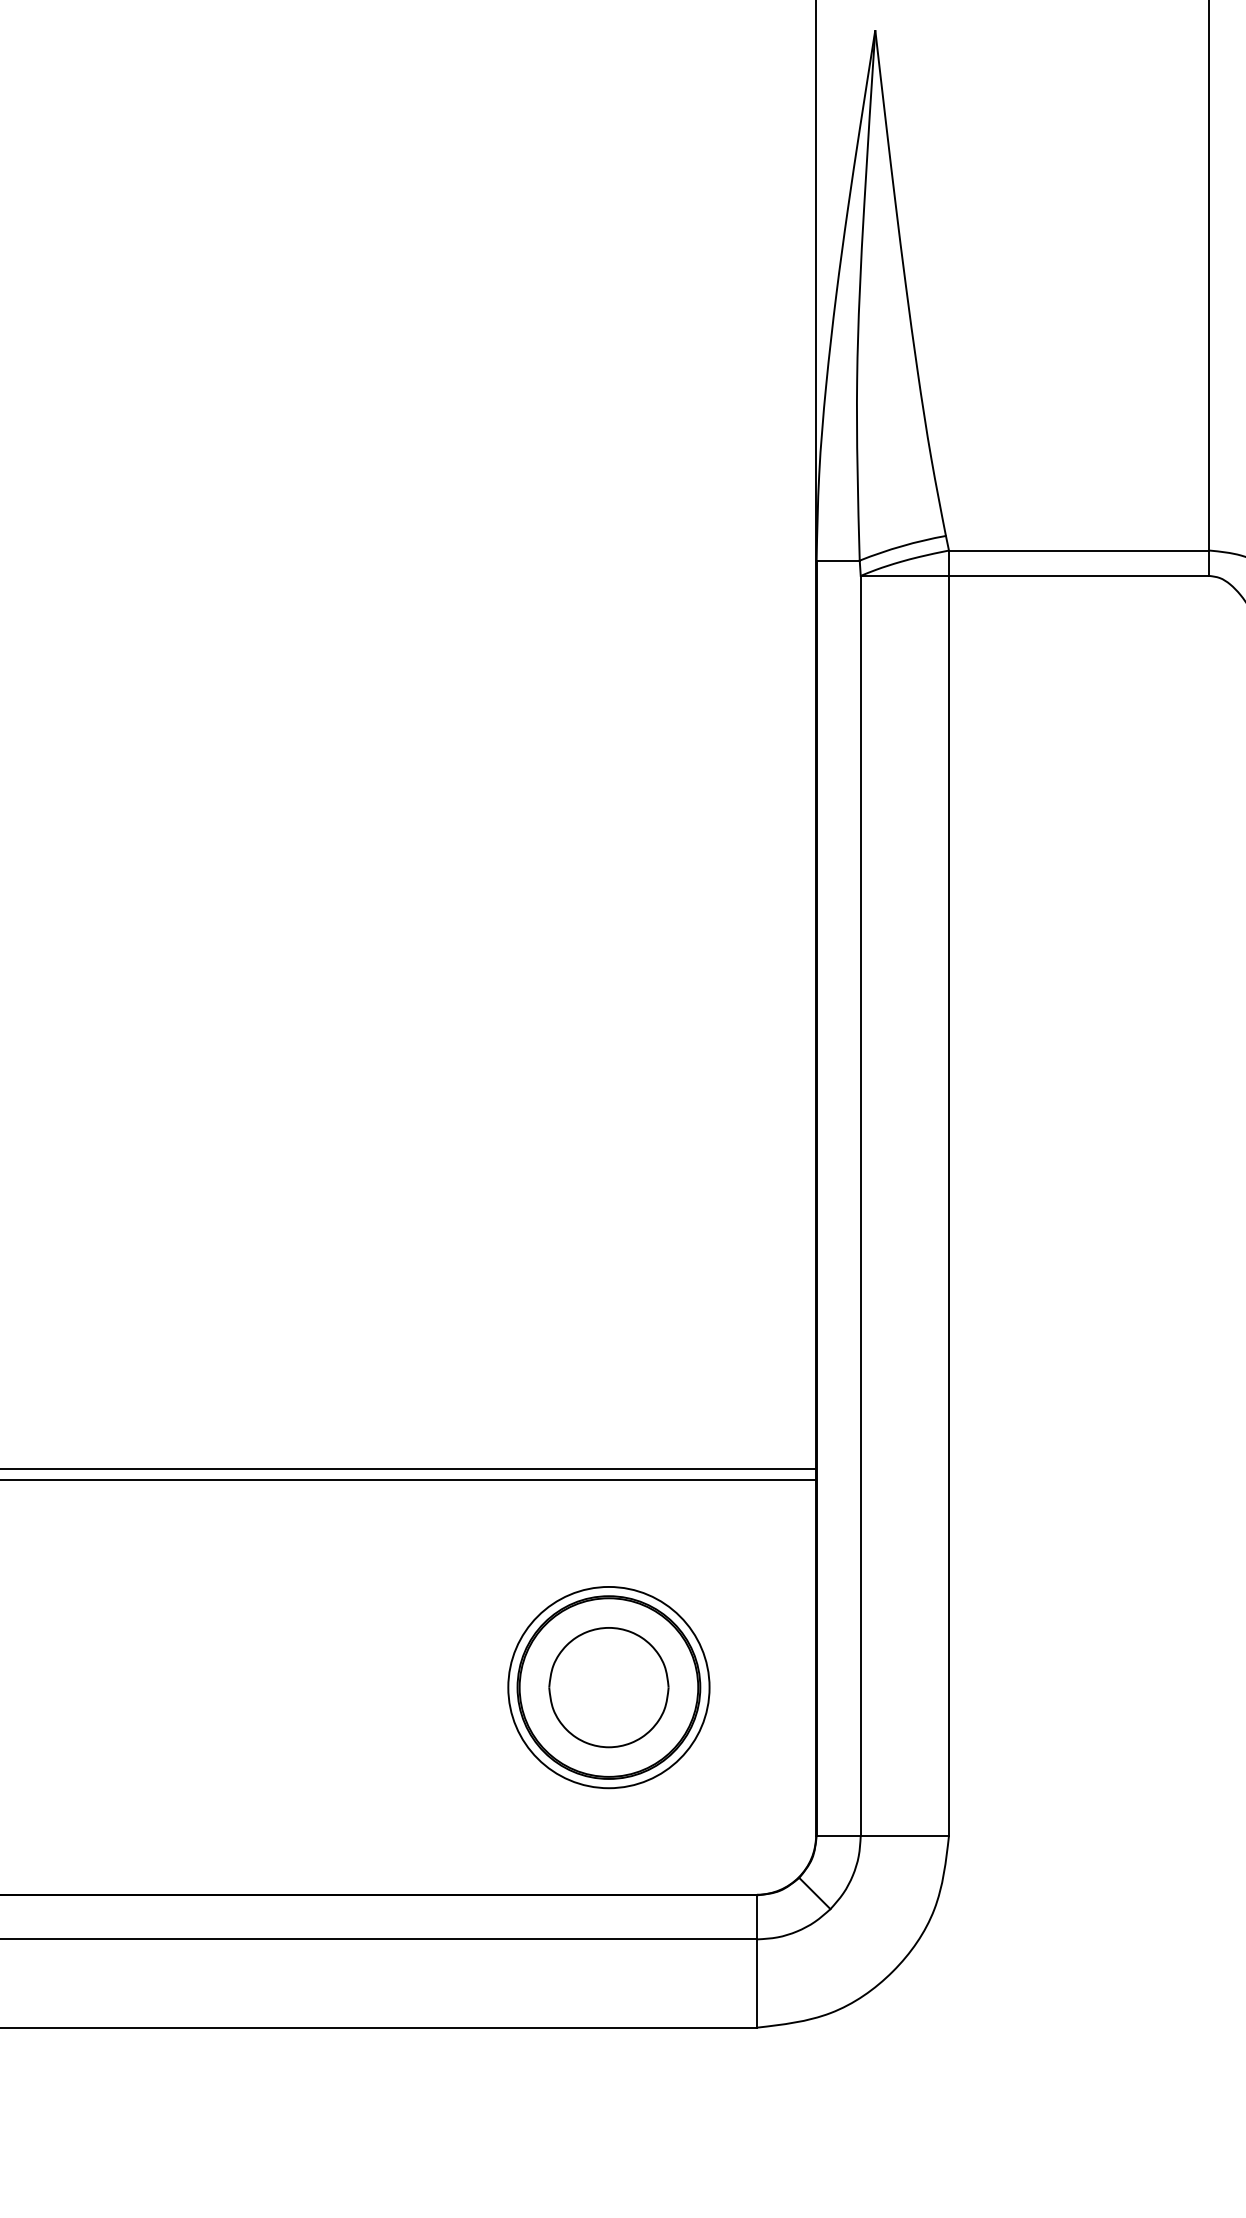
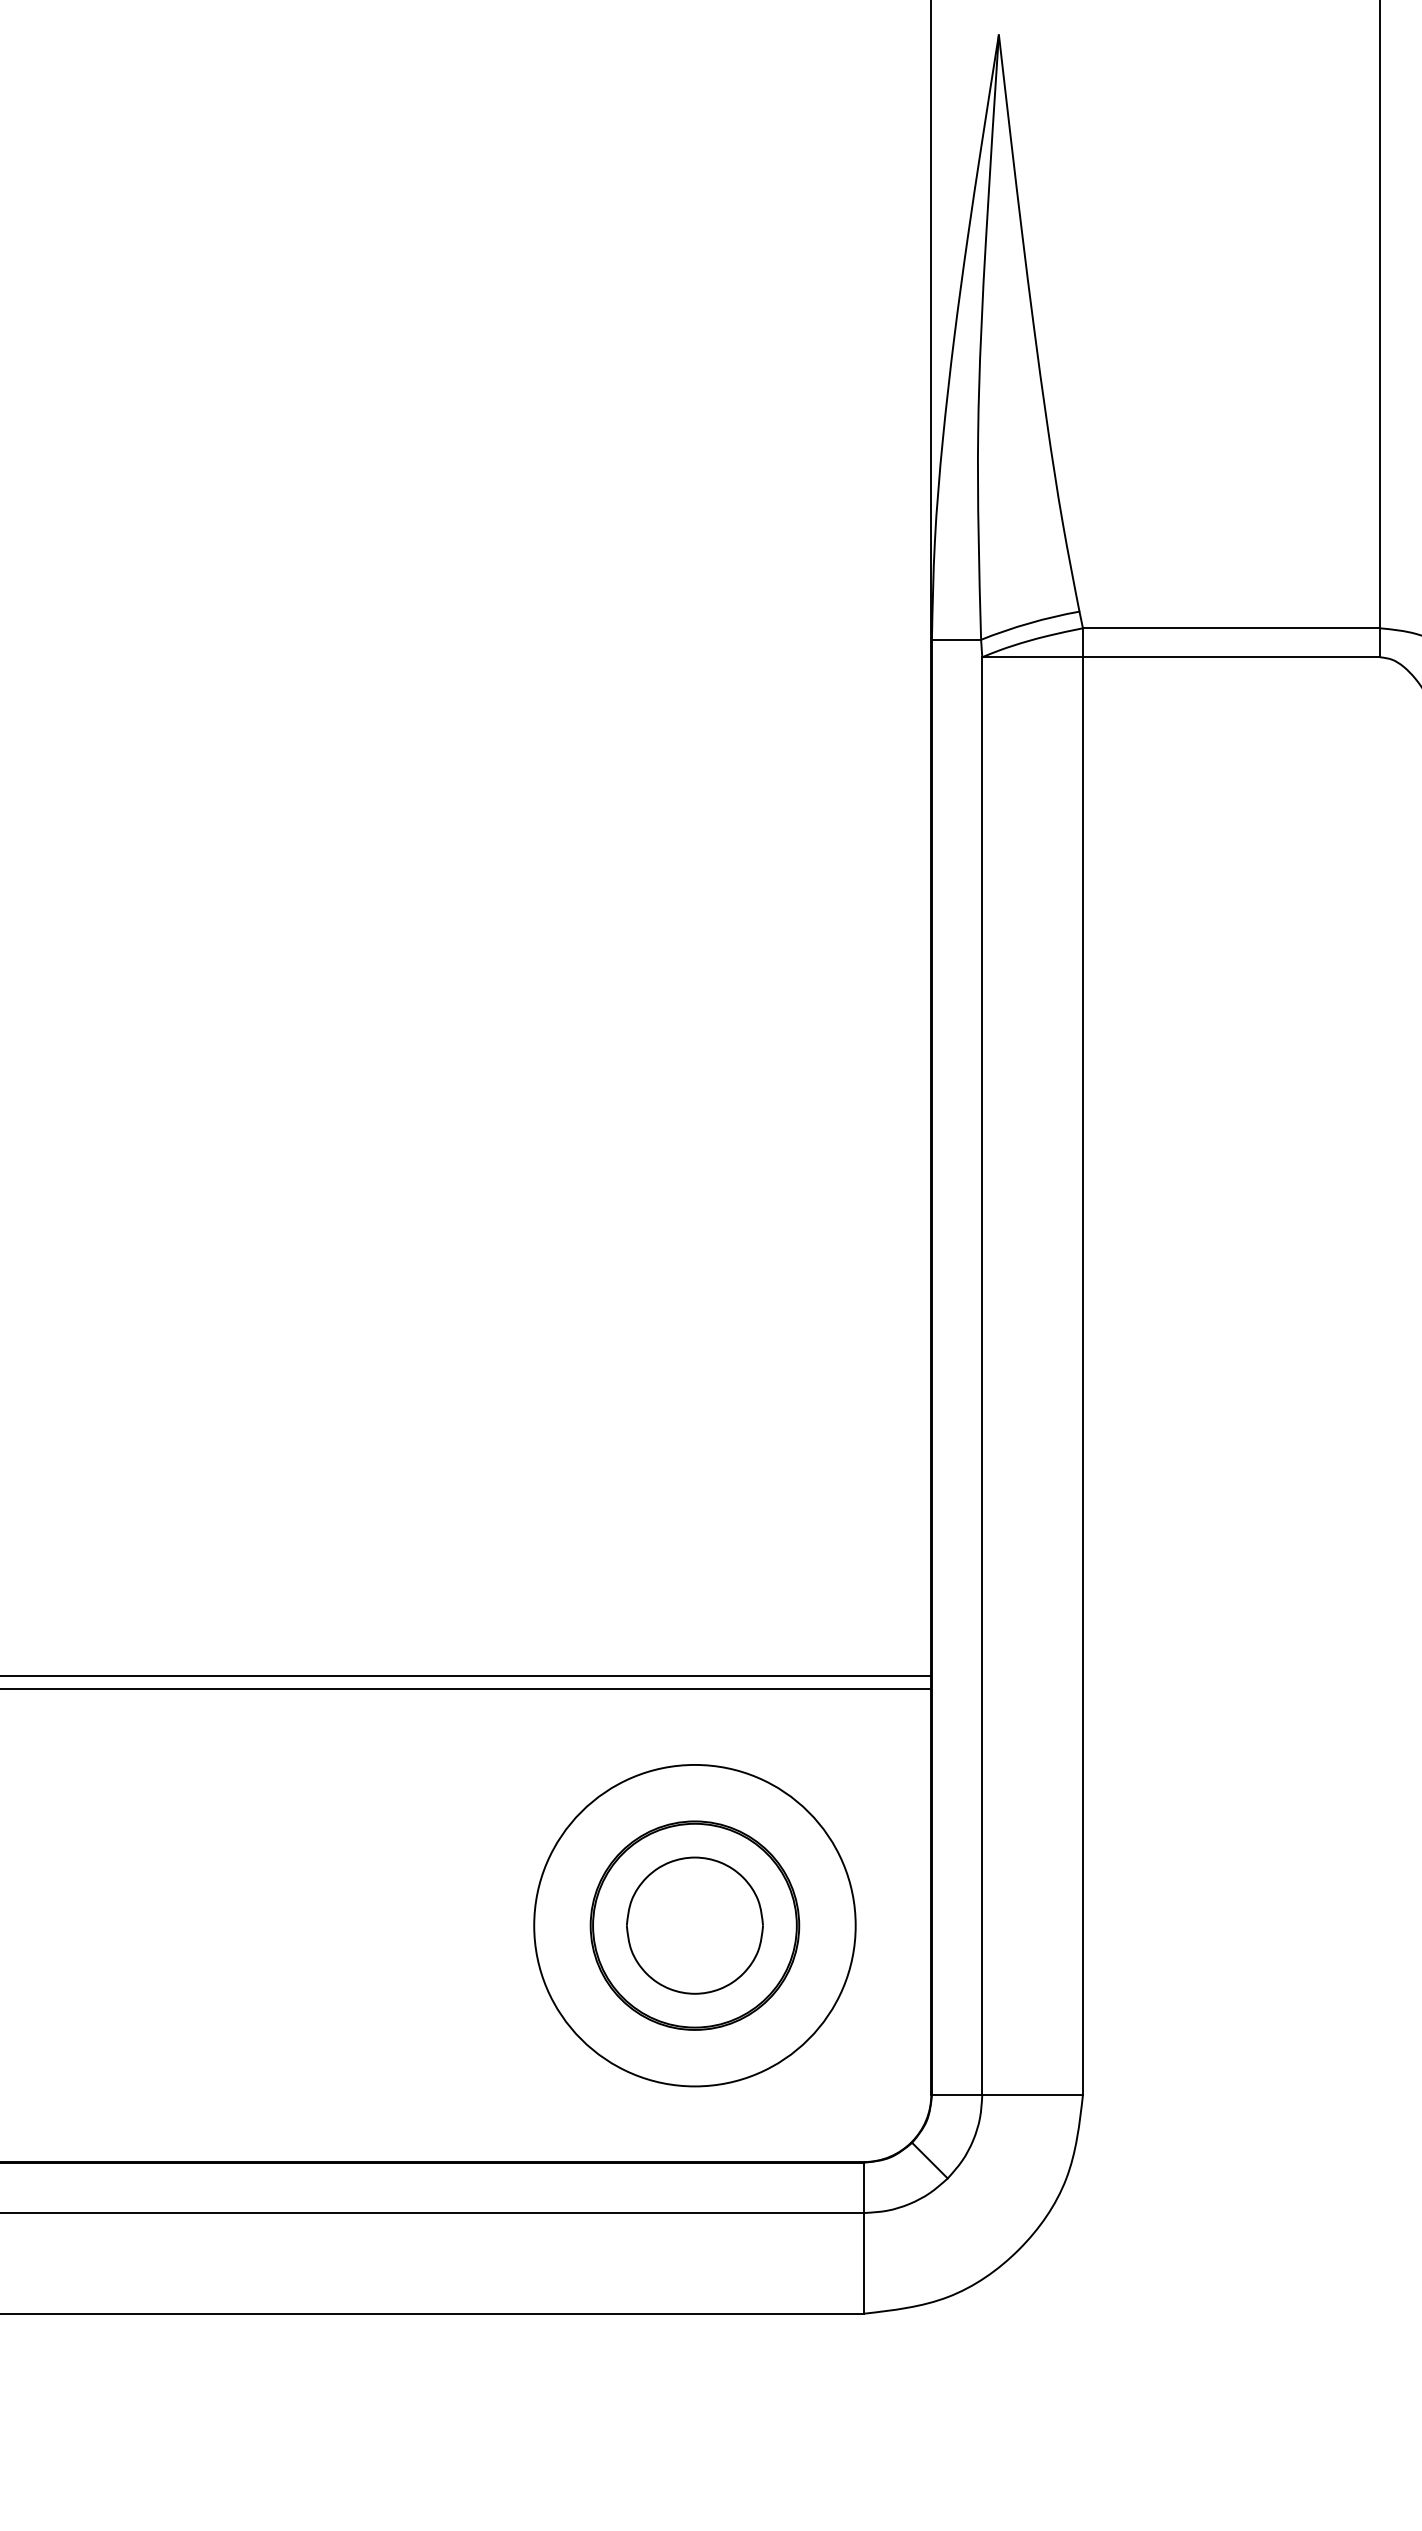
circle: (608, 1687) -> (694, 1925), size x1.4

